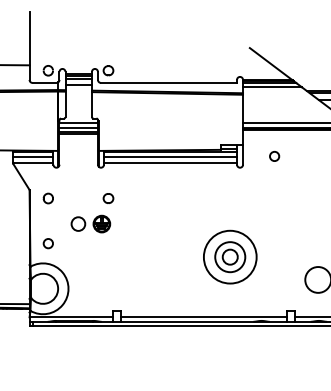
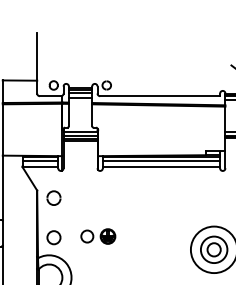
part: (47, 198) -> (53, 198), size x1.6
part: (108, 198) -> (106, 198), removed
part: (90, 223) -> (97, 236), moved
circle: (47, 243) -> (53, 237), size x1.6

